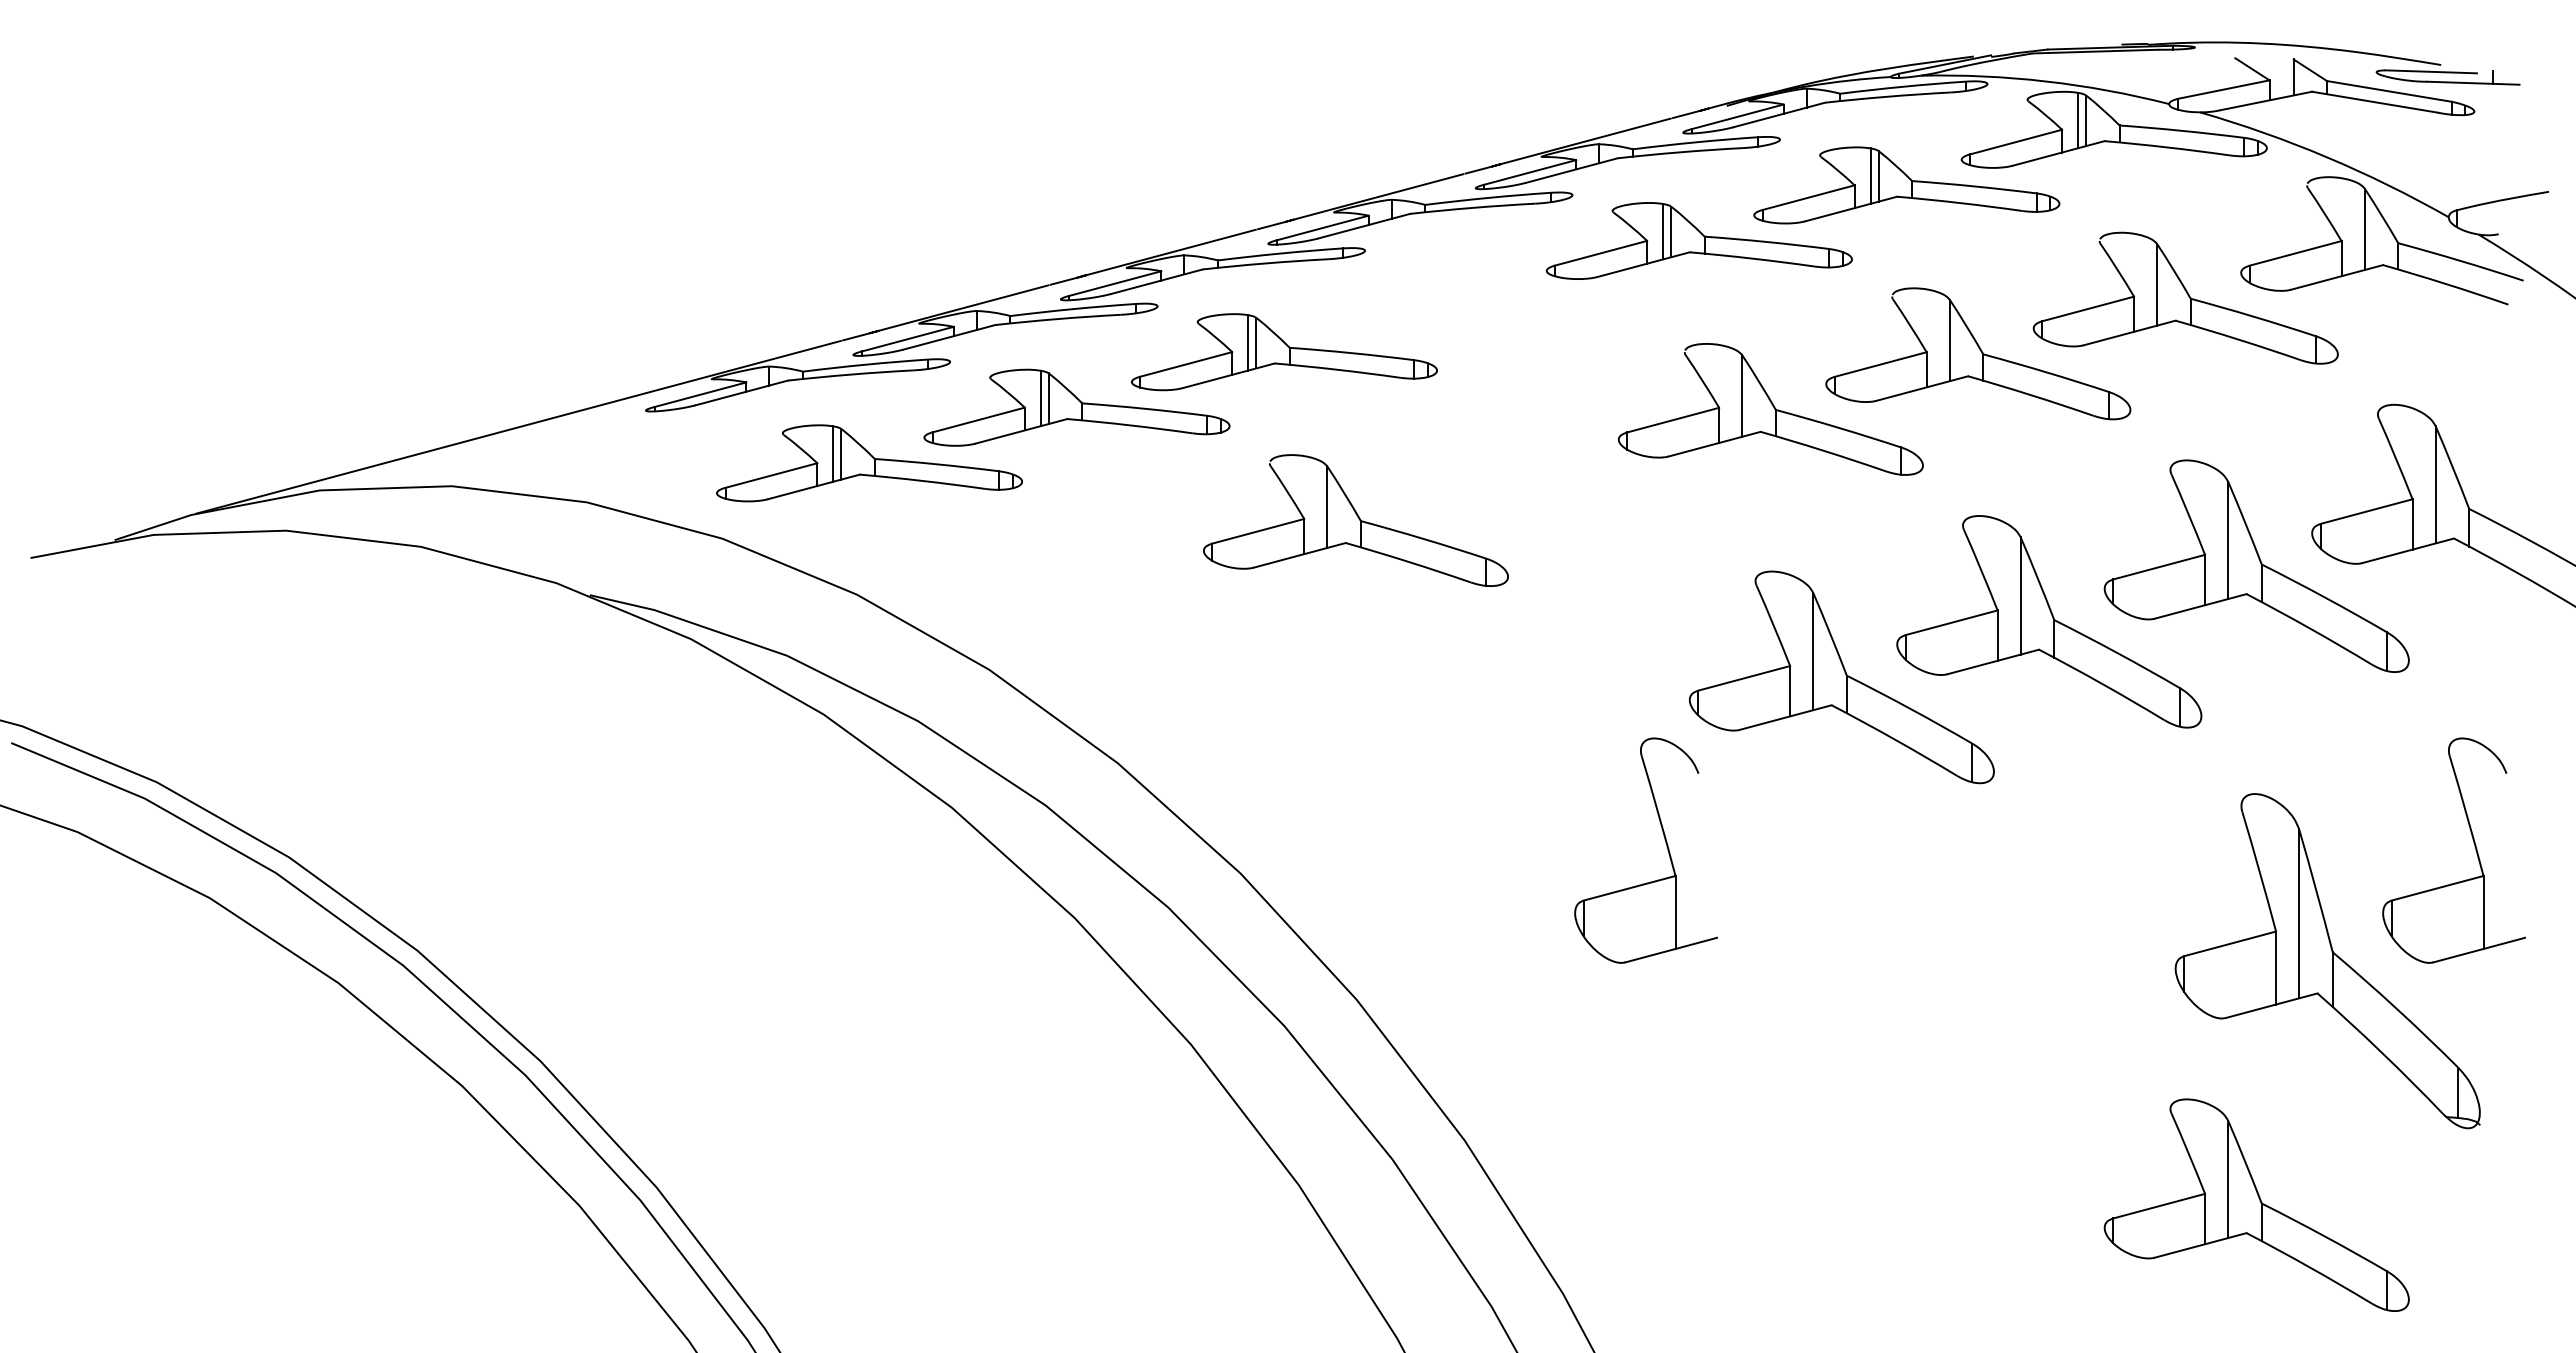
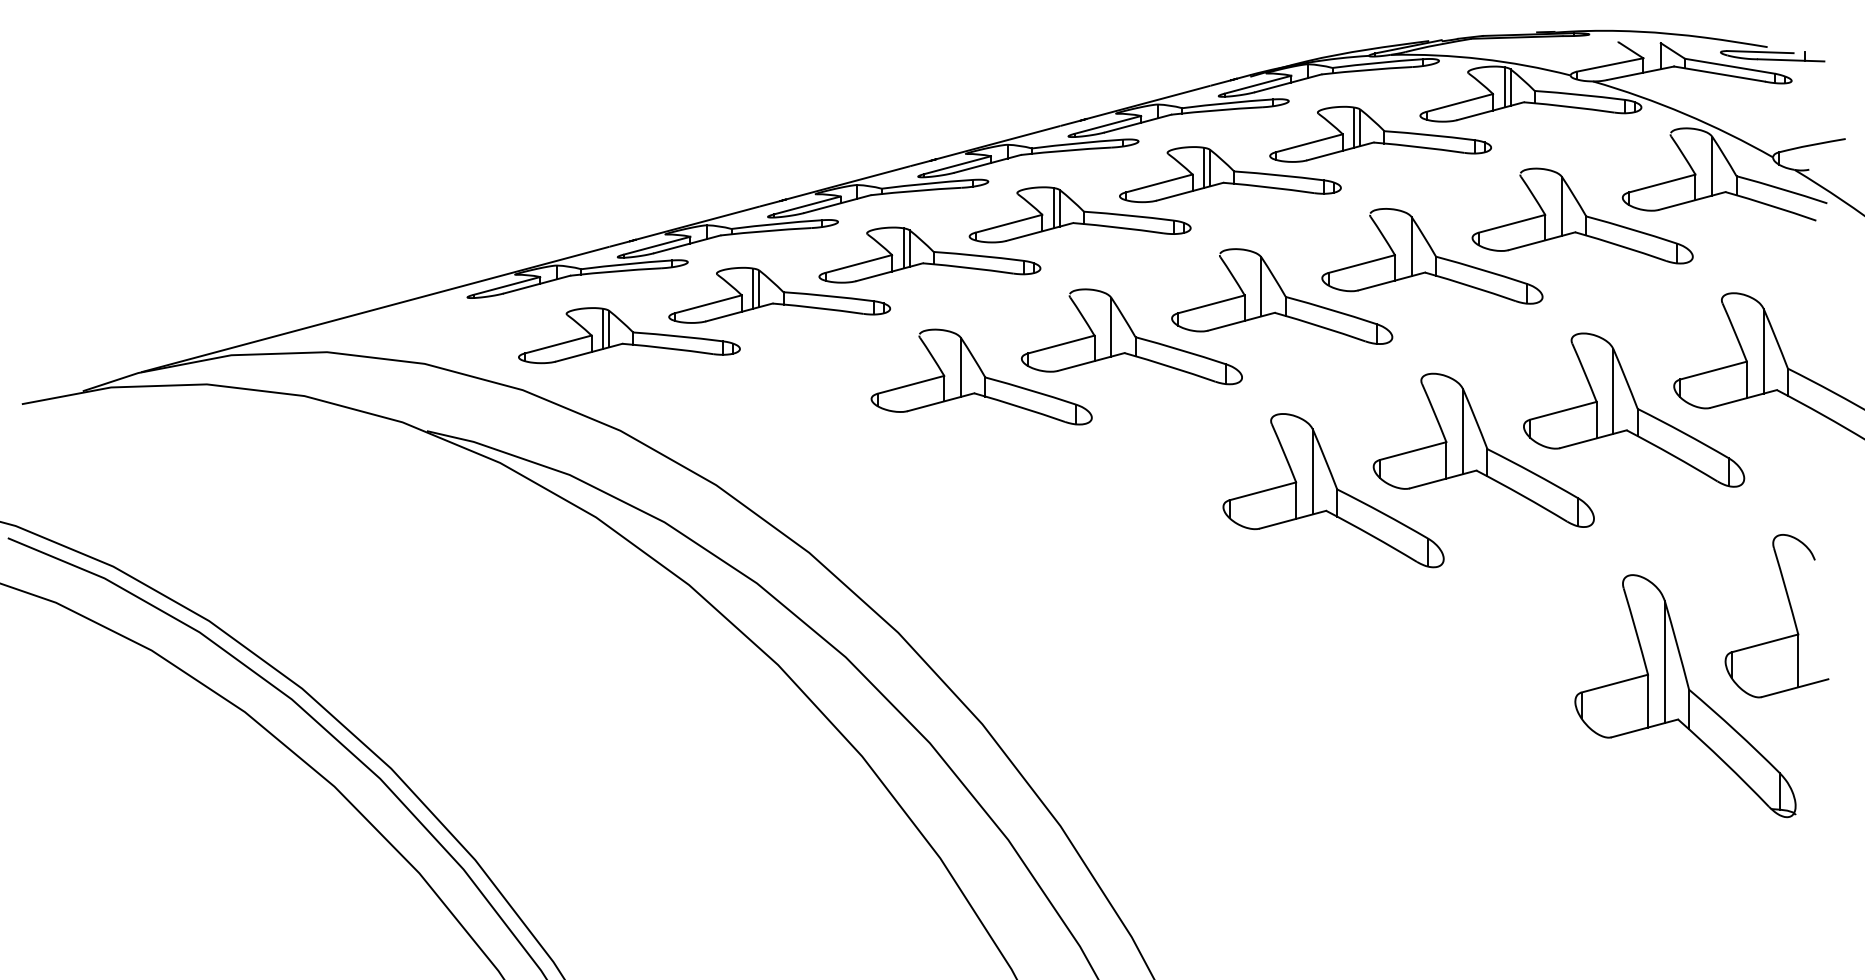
part: (1491, 296) -> (1079, 214), added
part: (1563, 464) -> (1132, 336), added
part: (1665, 843) -> (1205, 610), removed
part: (2256, 1204) -> (1633, 872), removed

